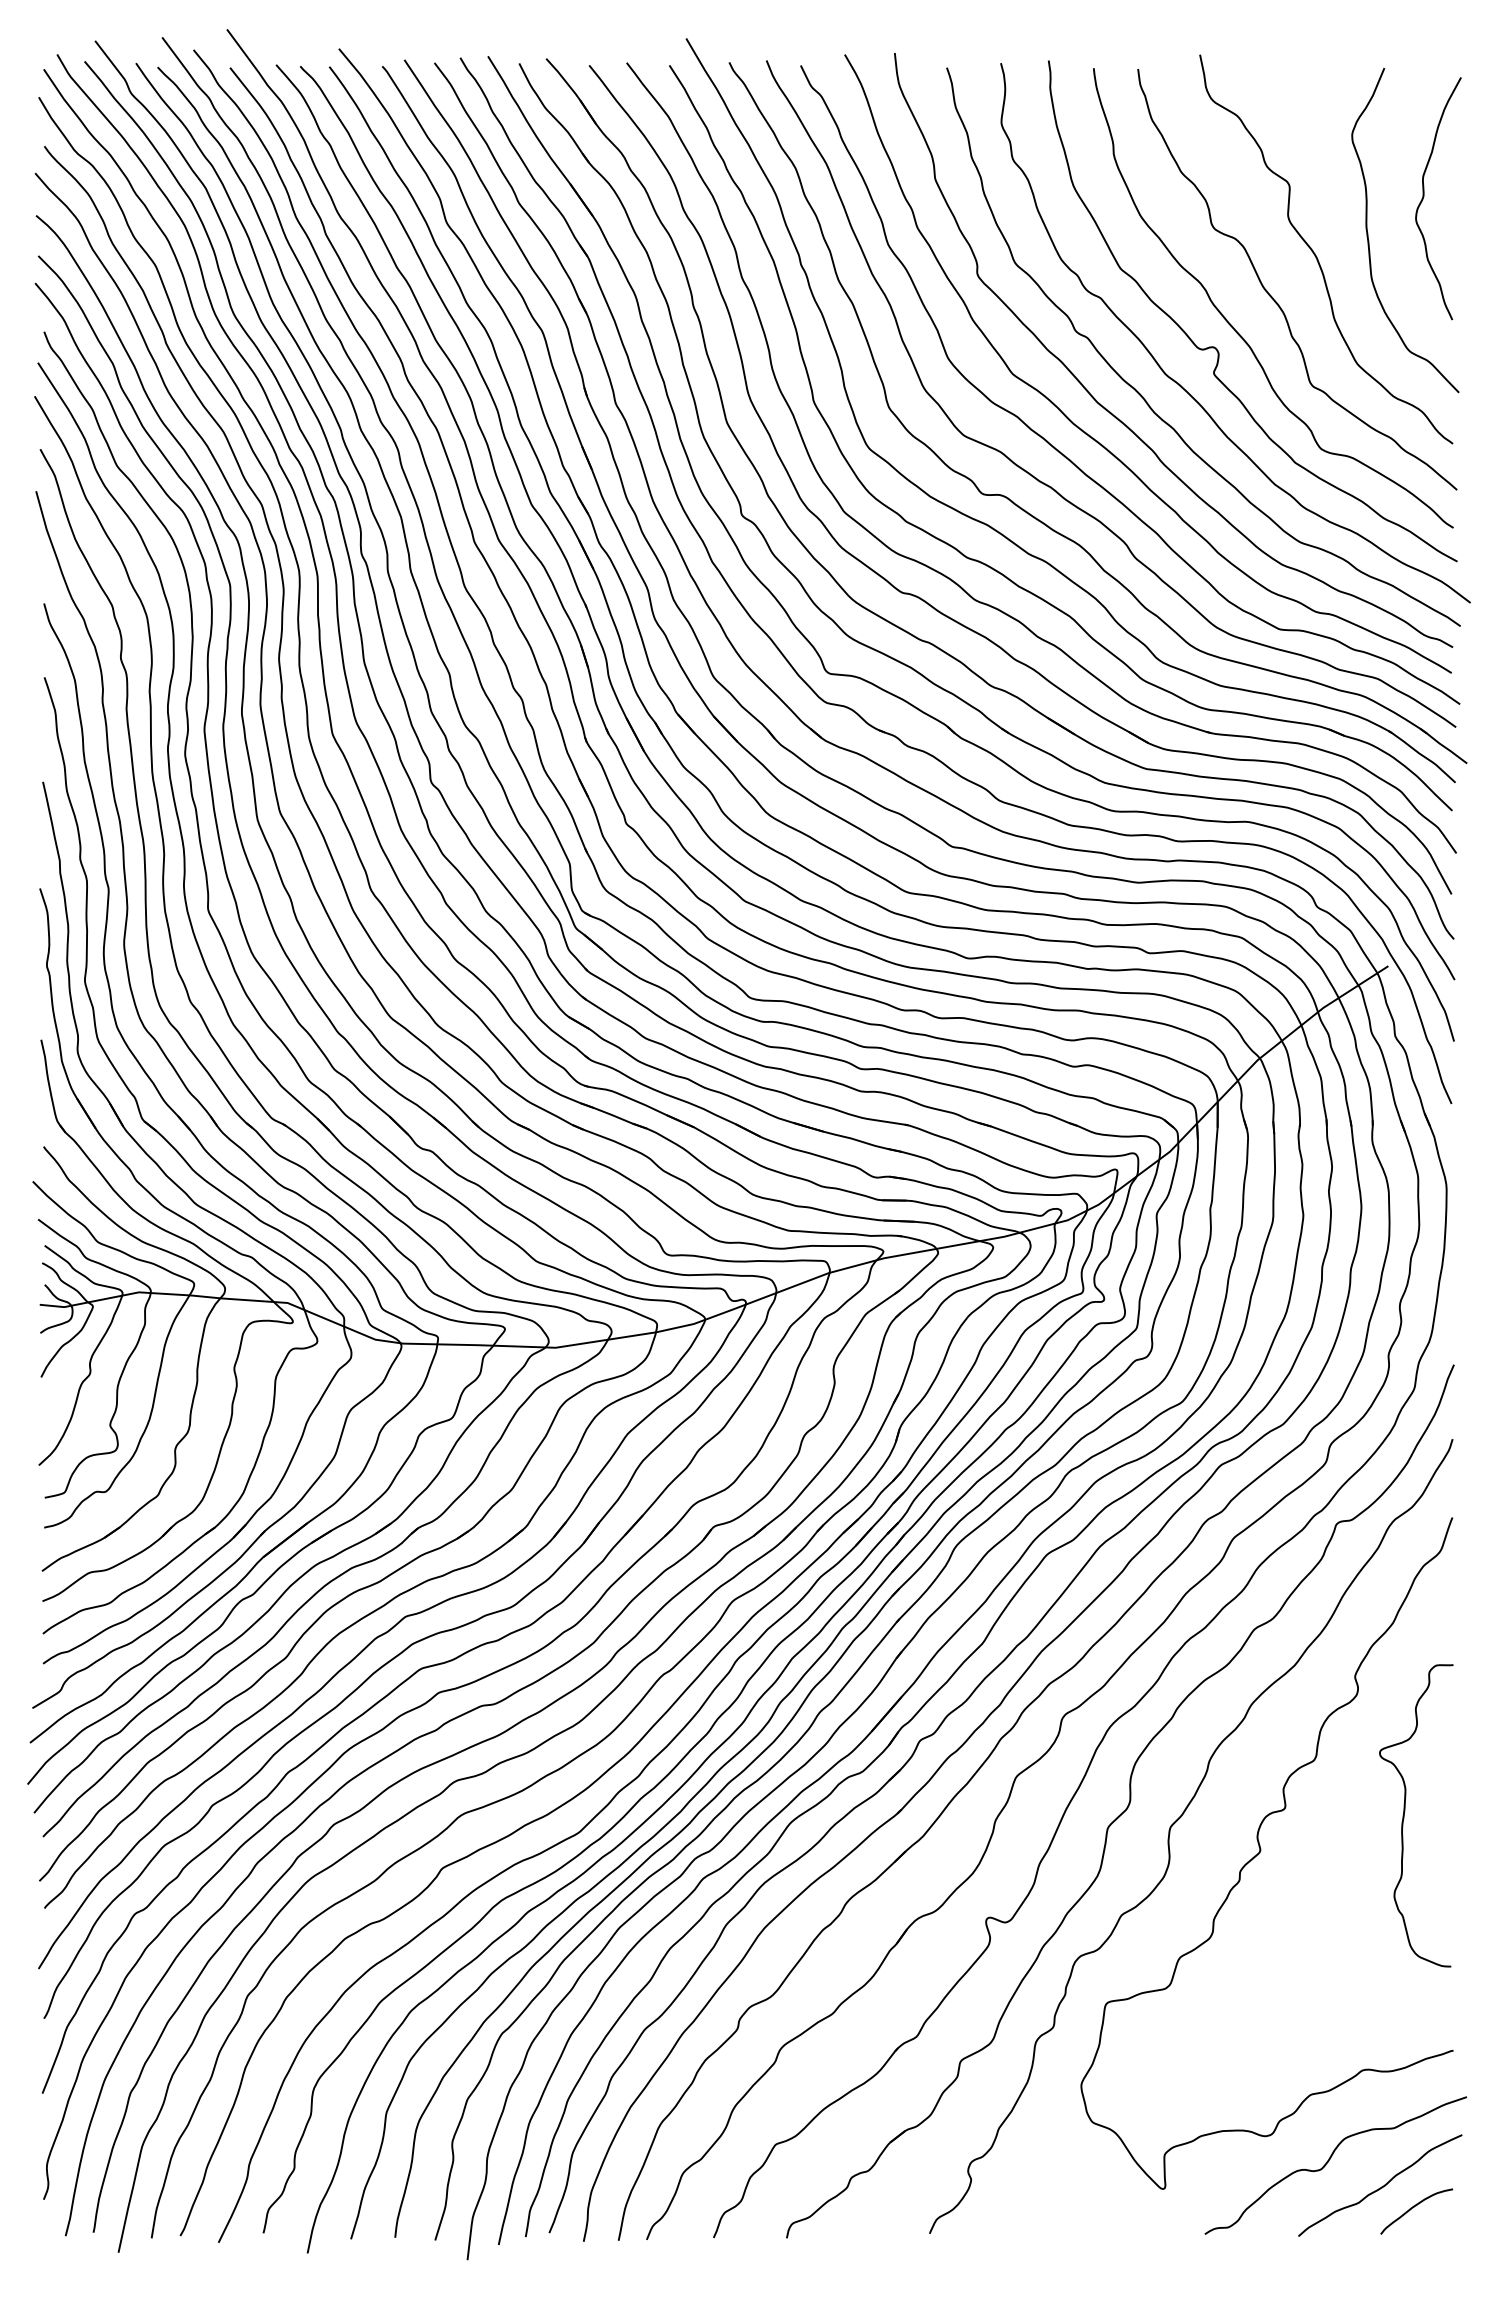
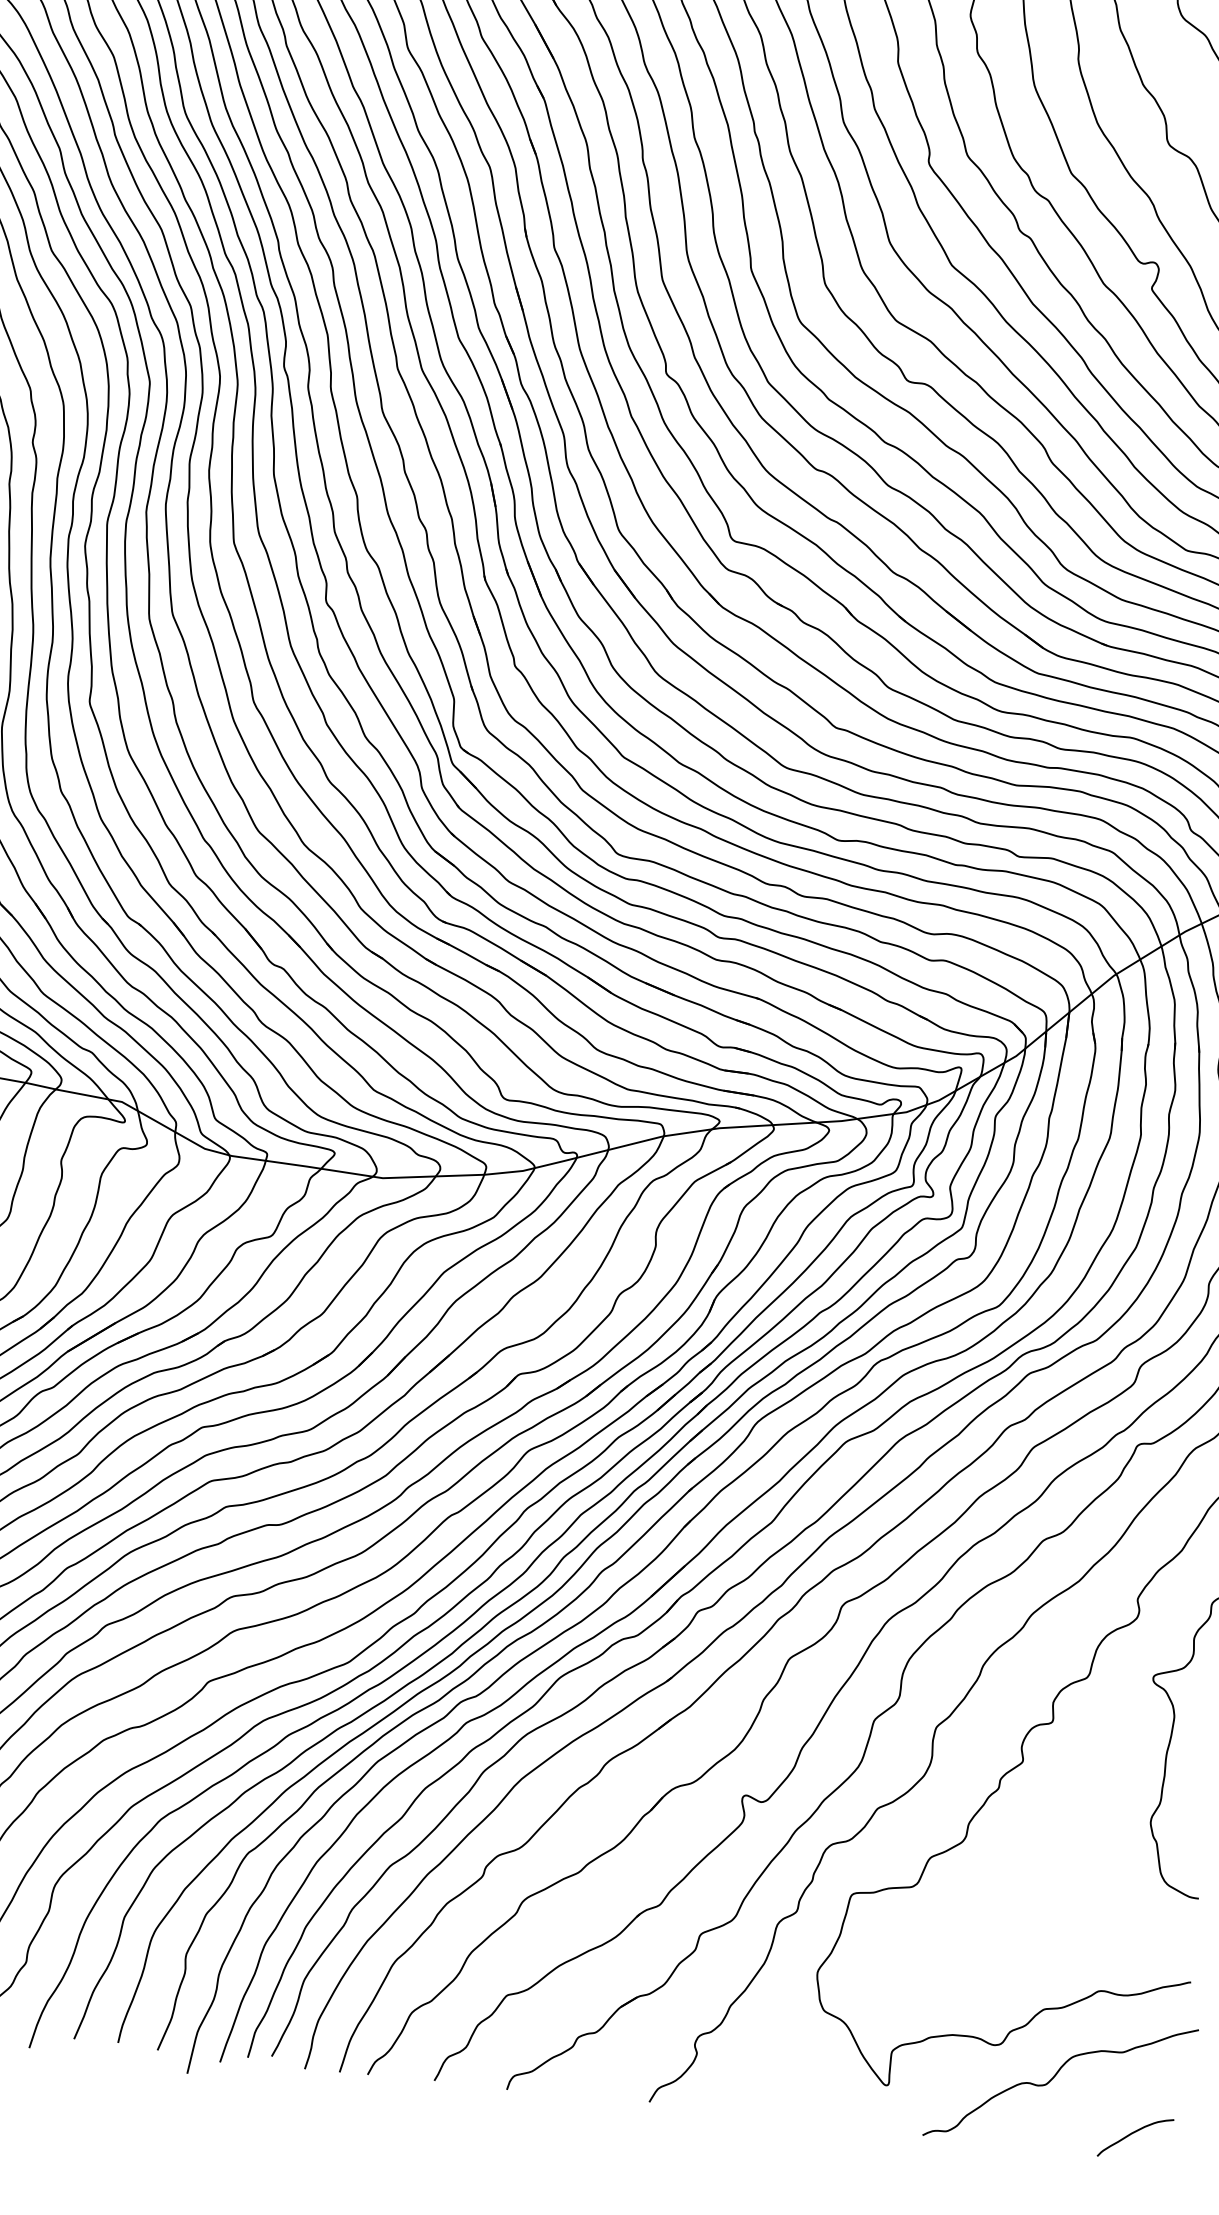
curve: (1381, 2186) -> (1103, 2108), removed

